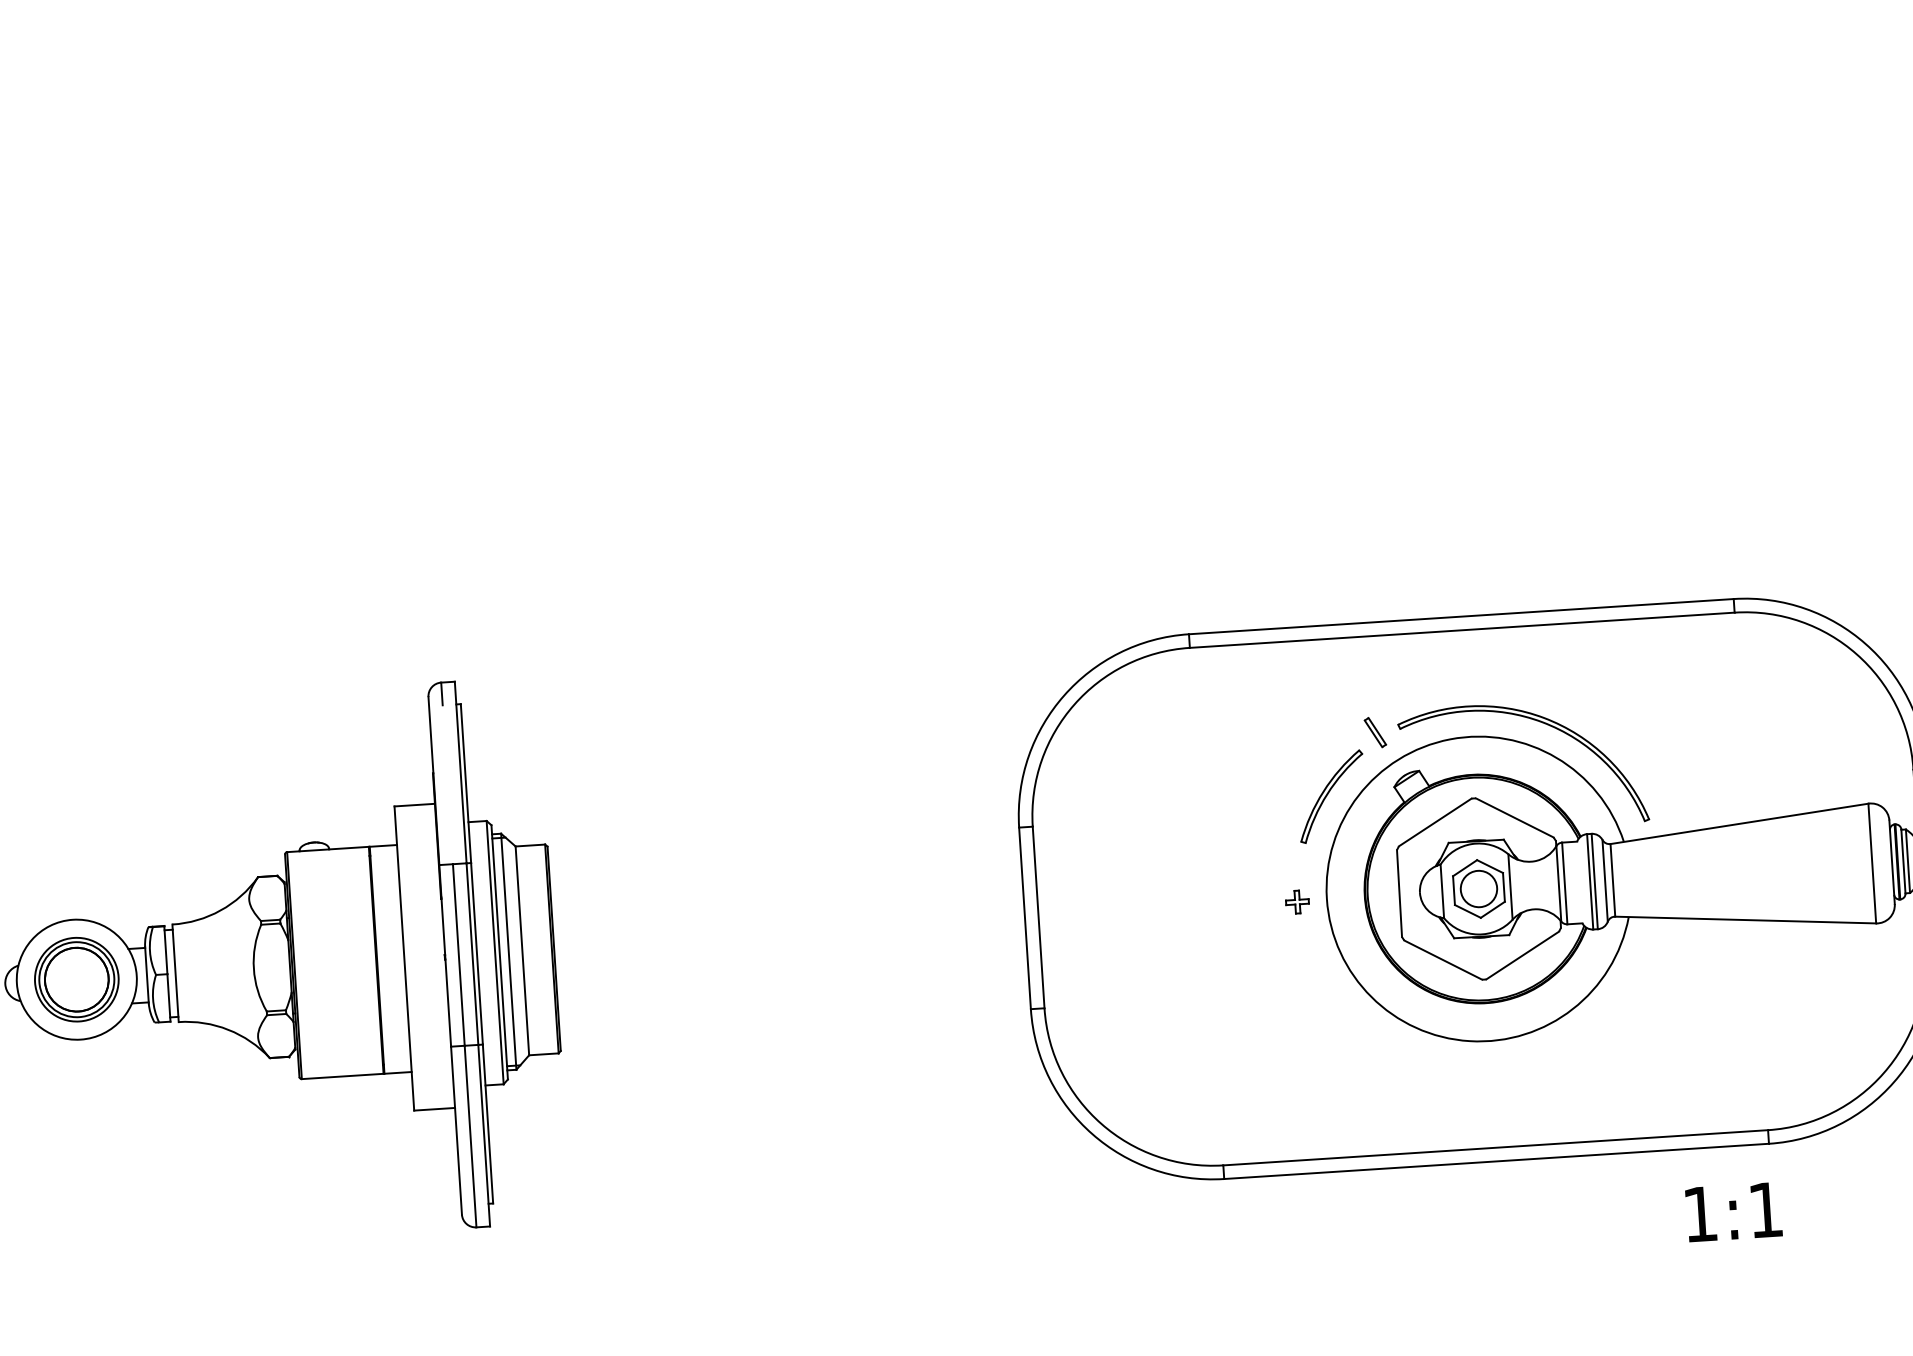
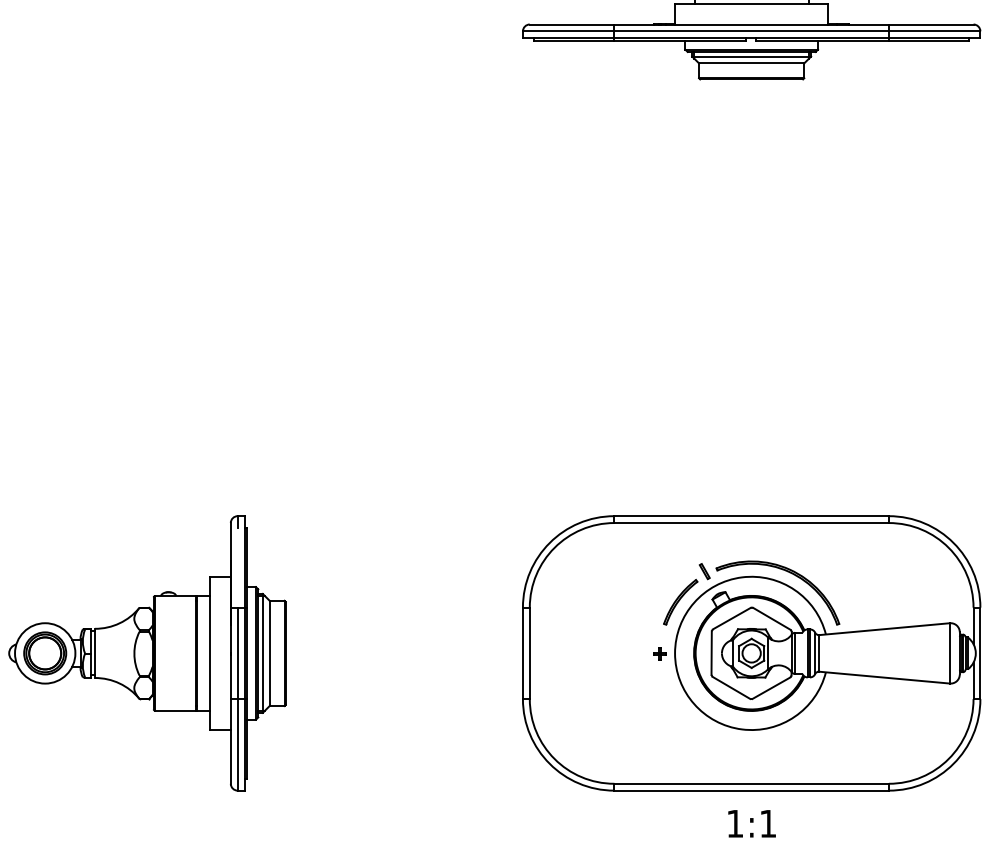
text: (1732, 1211) -> (751, 823), moved

